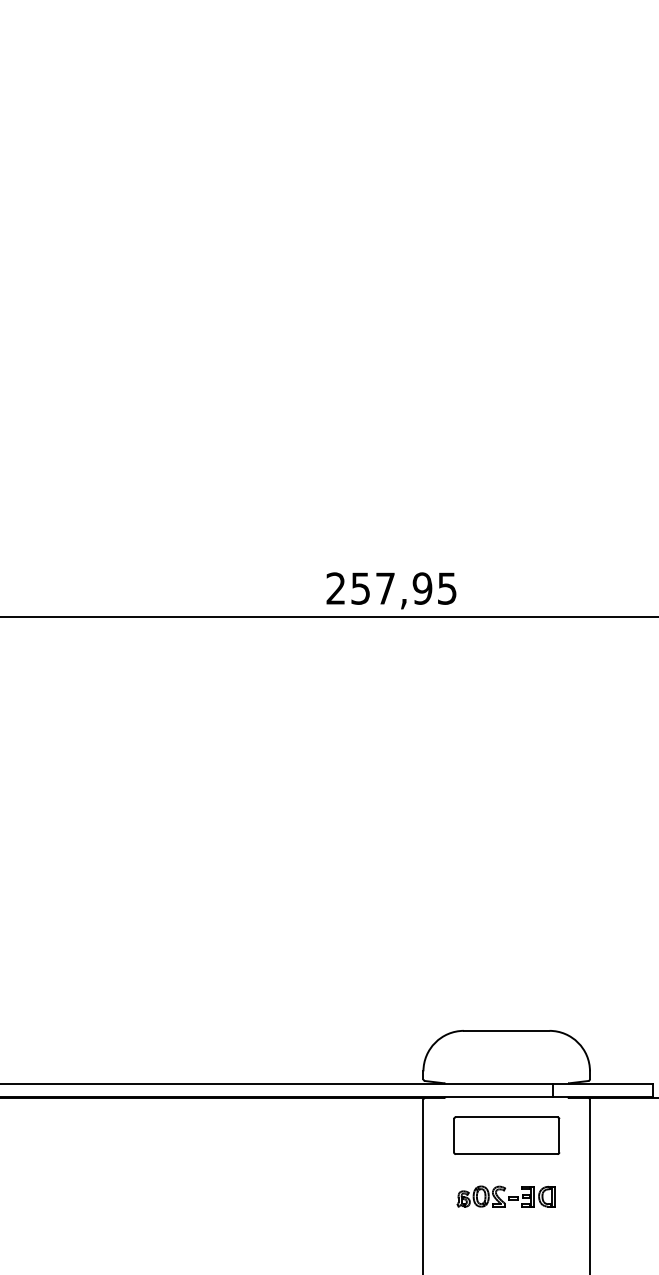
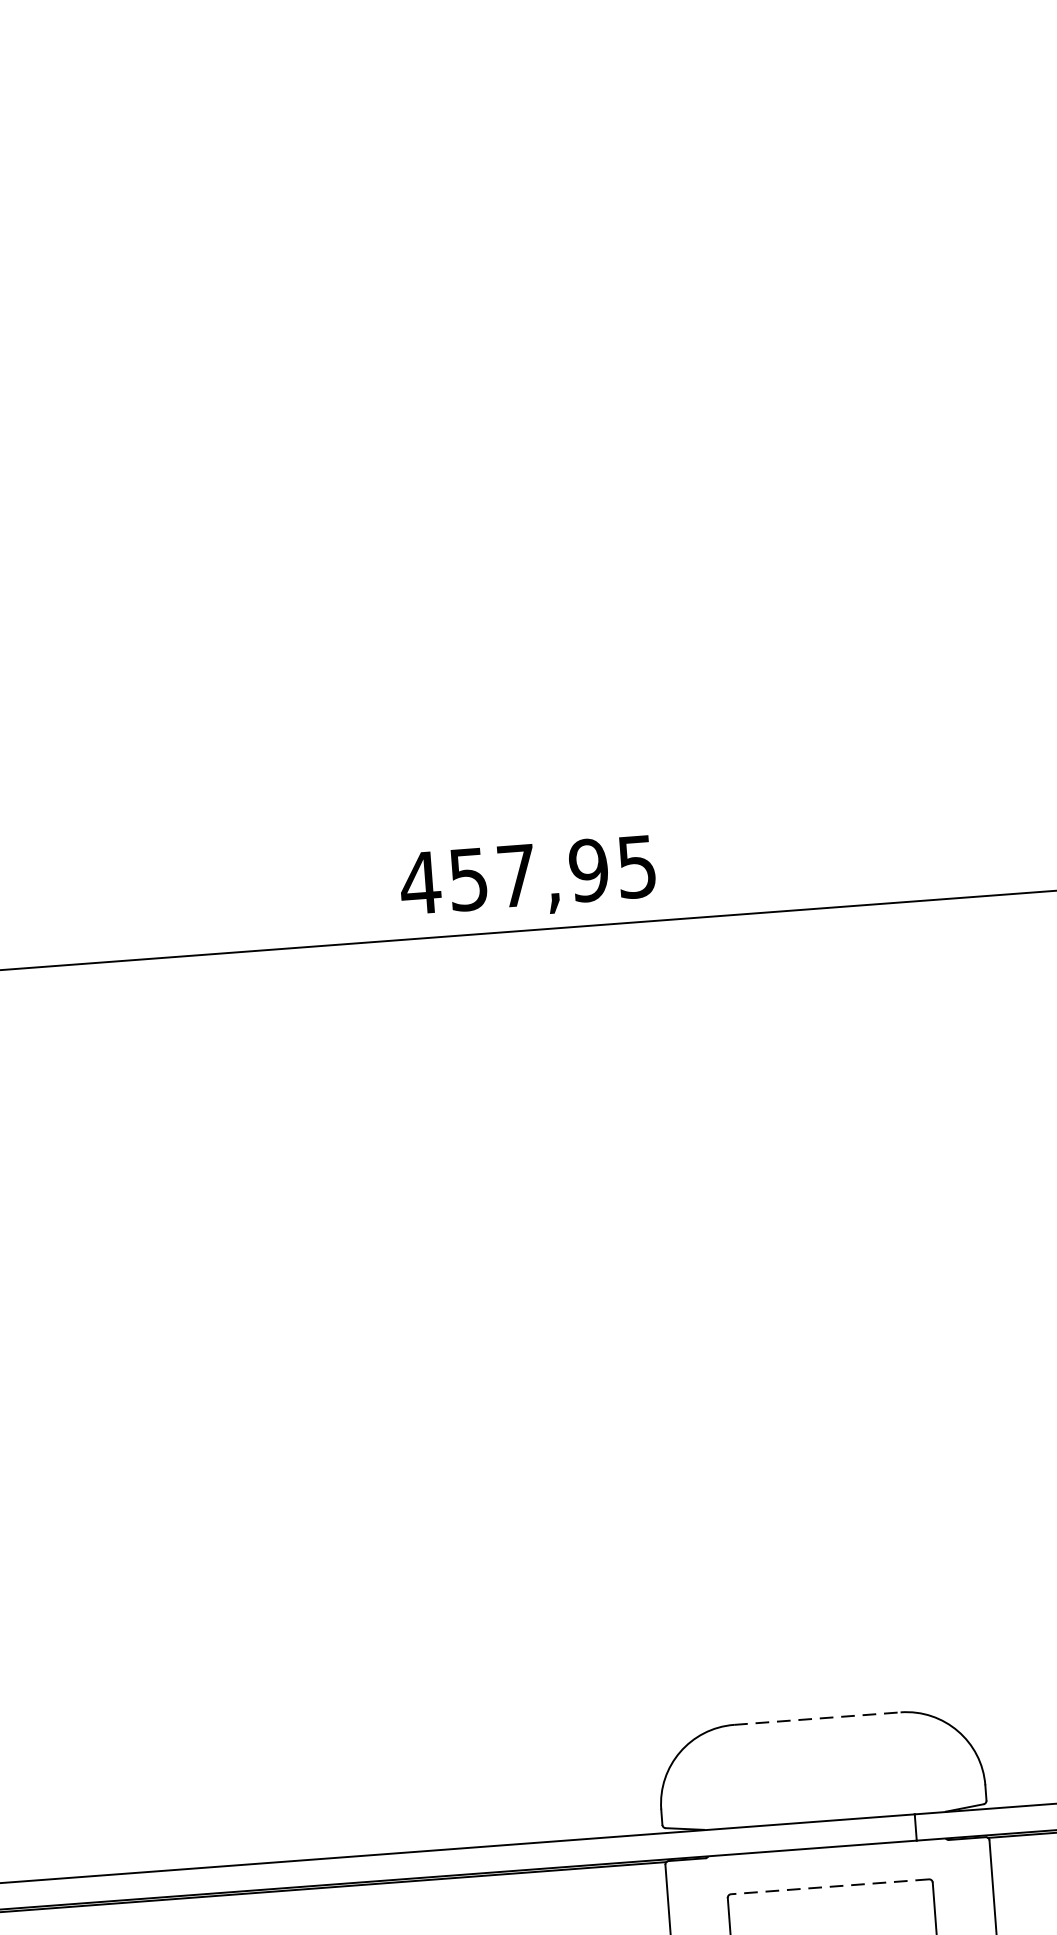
text: (335, 588) -> (419, 882), 257,95 -> 457,95
line: (506, 1030) -> (816, 1717), solid -> dashed
line: (506, 1117) -> (829, 1887), solid -> dashed

